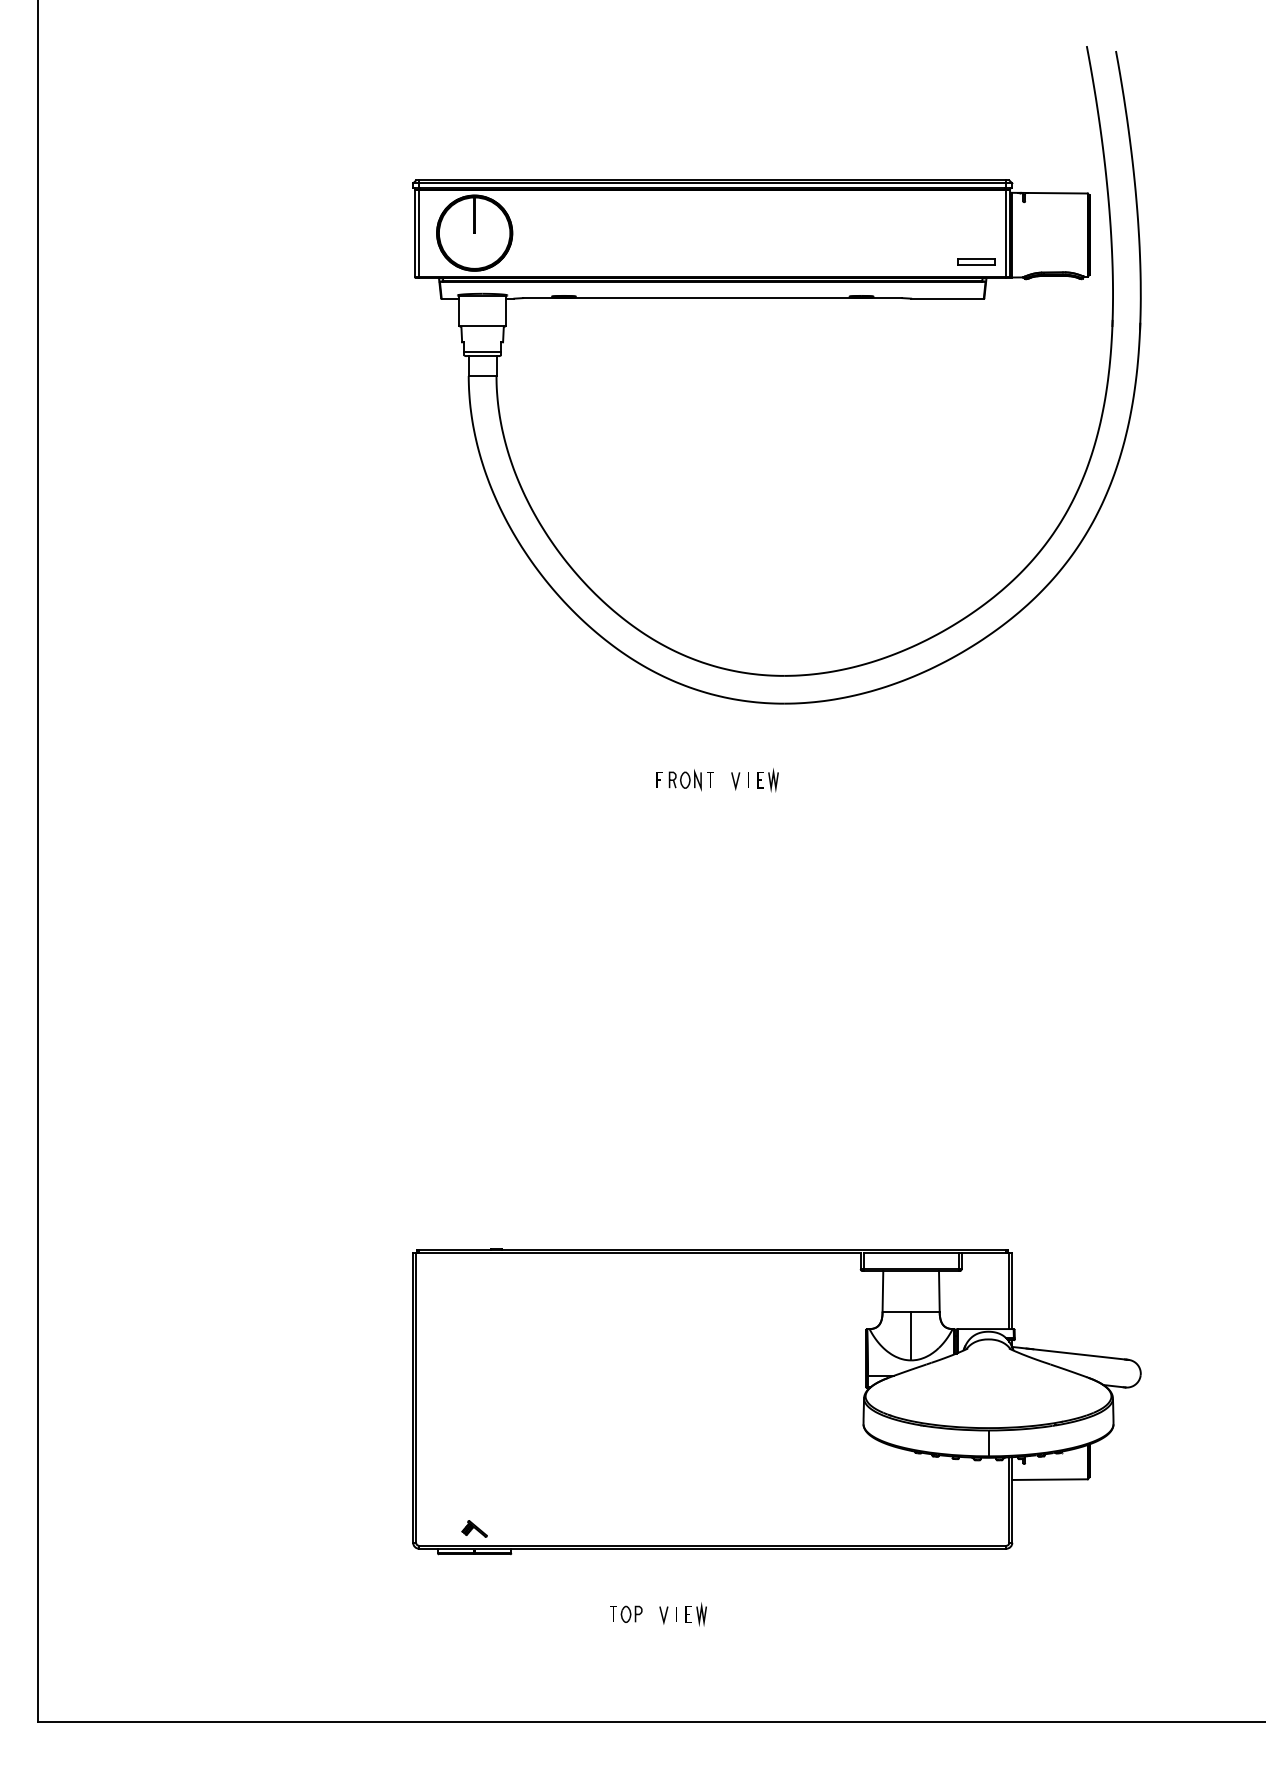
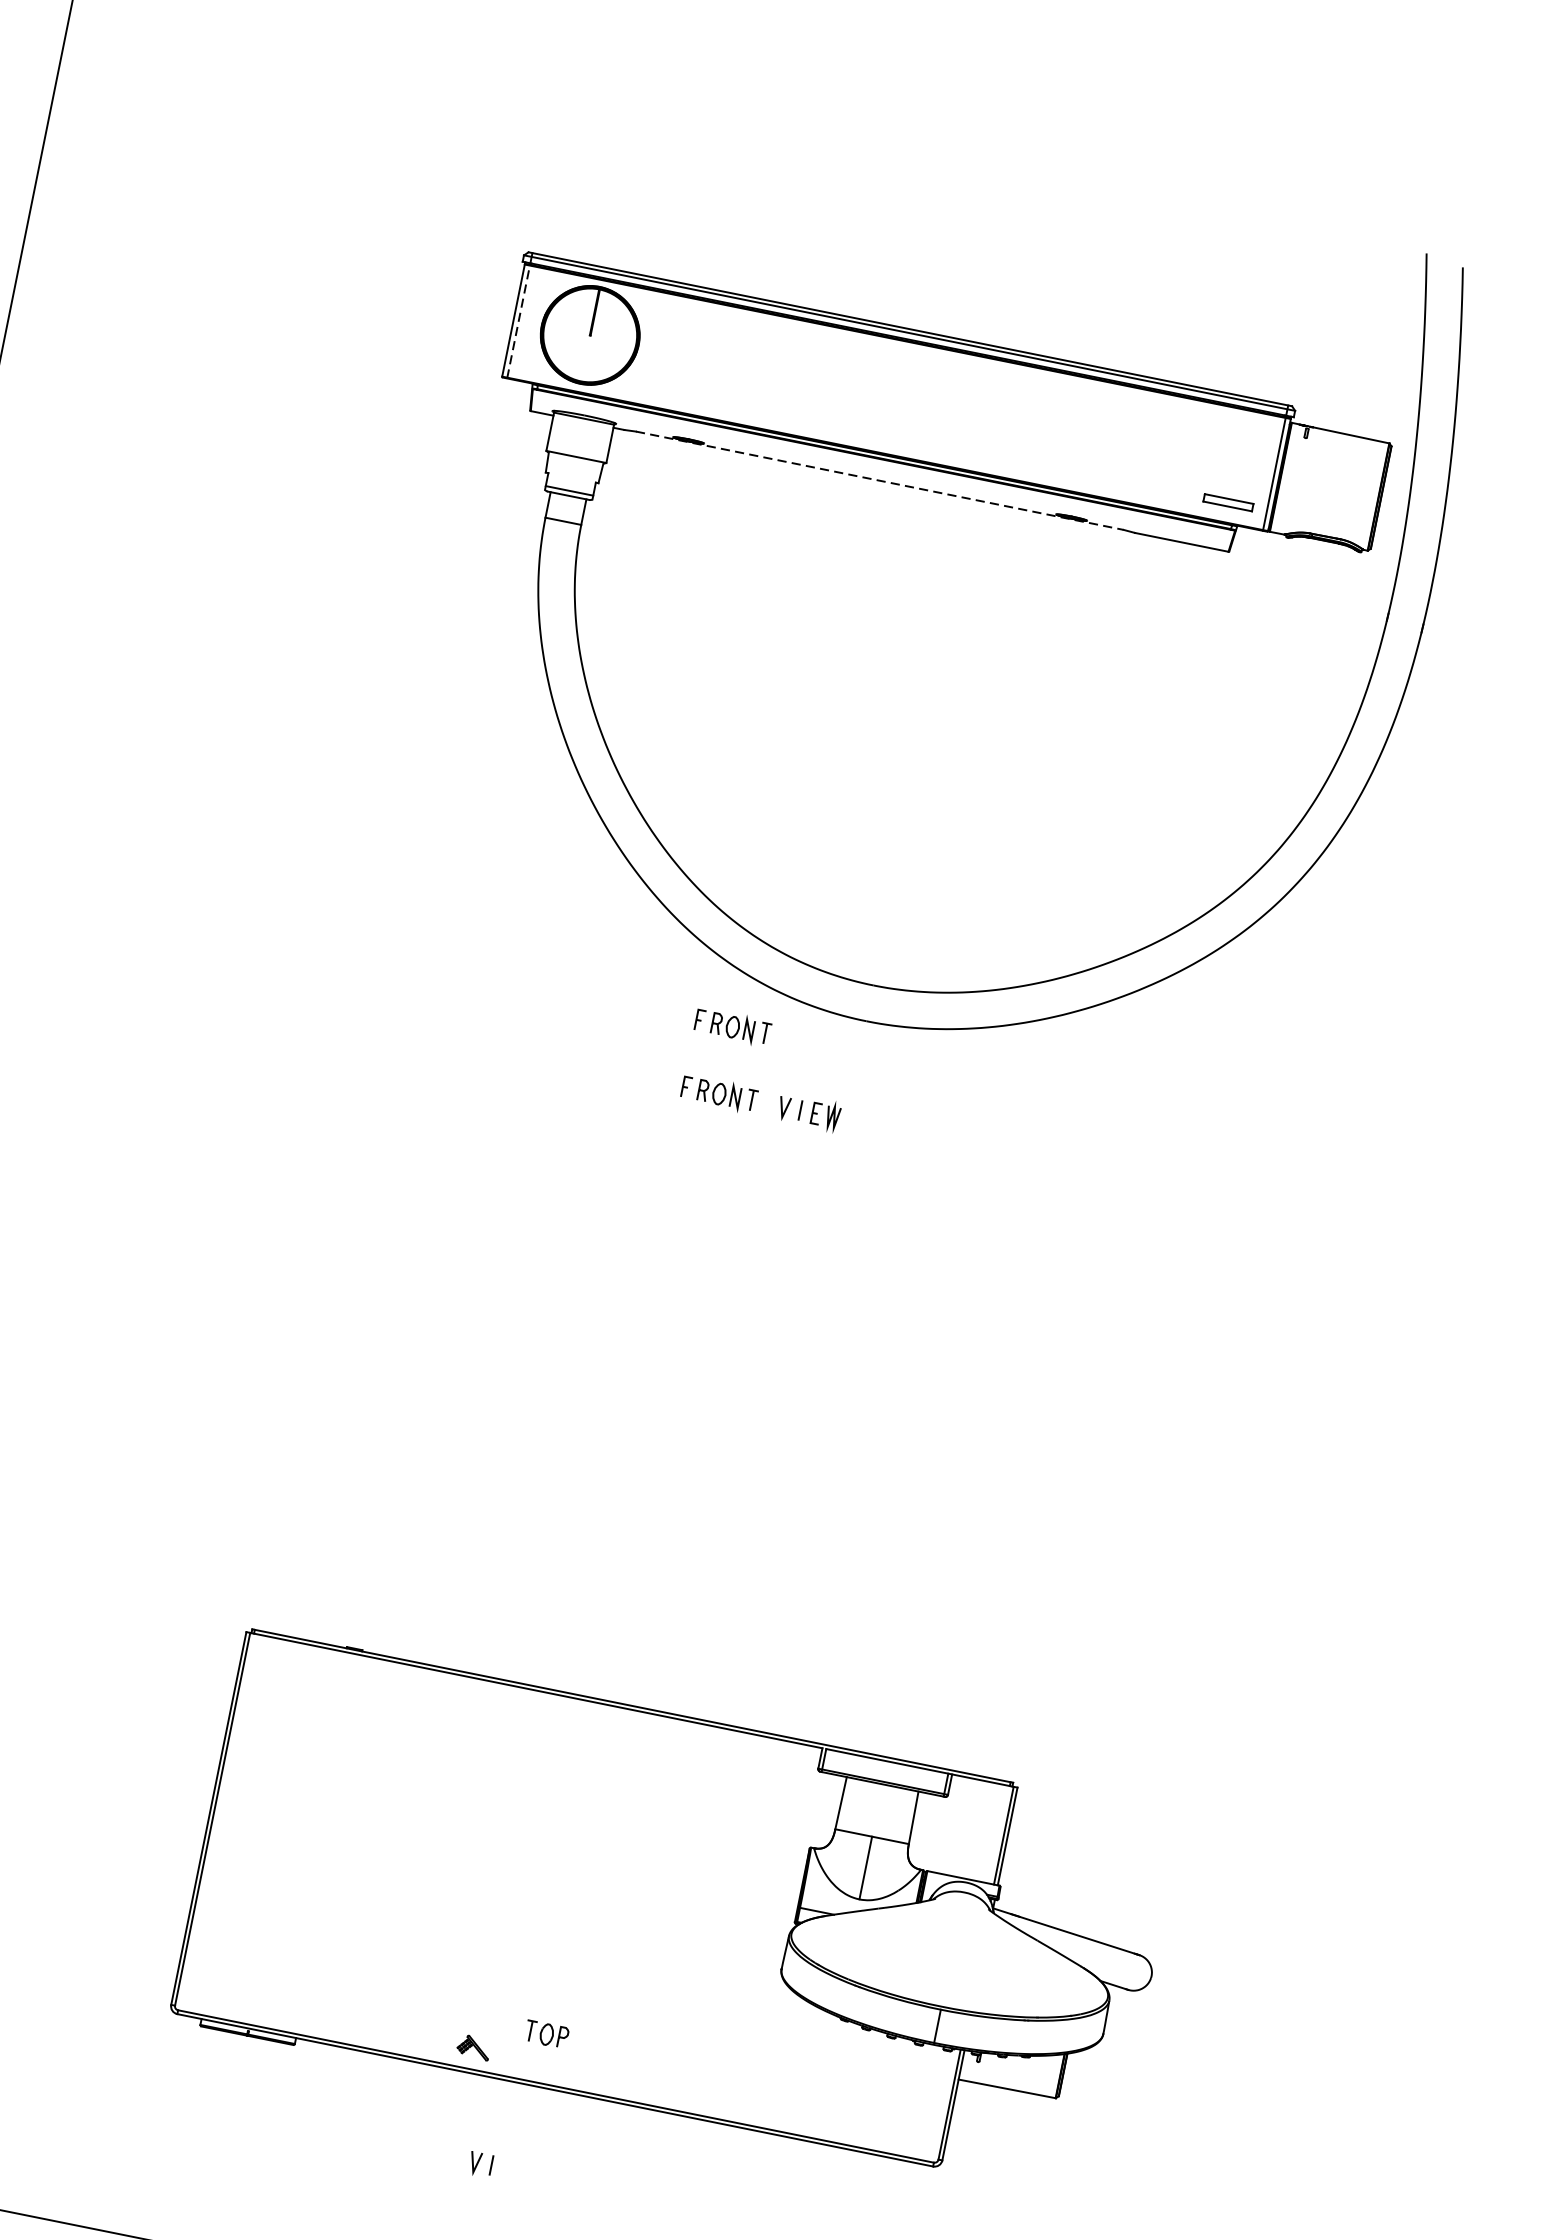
line: (419, 233) -> (519, 321), solid -> dashed
line: (713, 298) -> (880, 481), solid -> dashed
part: (684, 728) -> (731, 1027), added
part: (474, 1528) -> (473, 2046), moved
part: (626, 1613) -> (547, 2033), moved
part: (695, 1614) -> (515, 2170), removed

